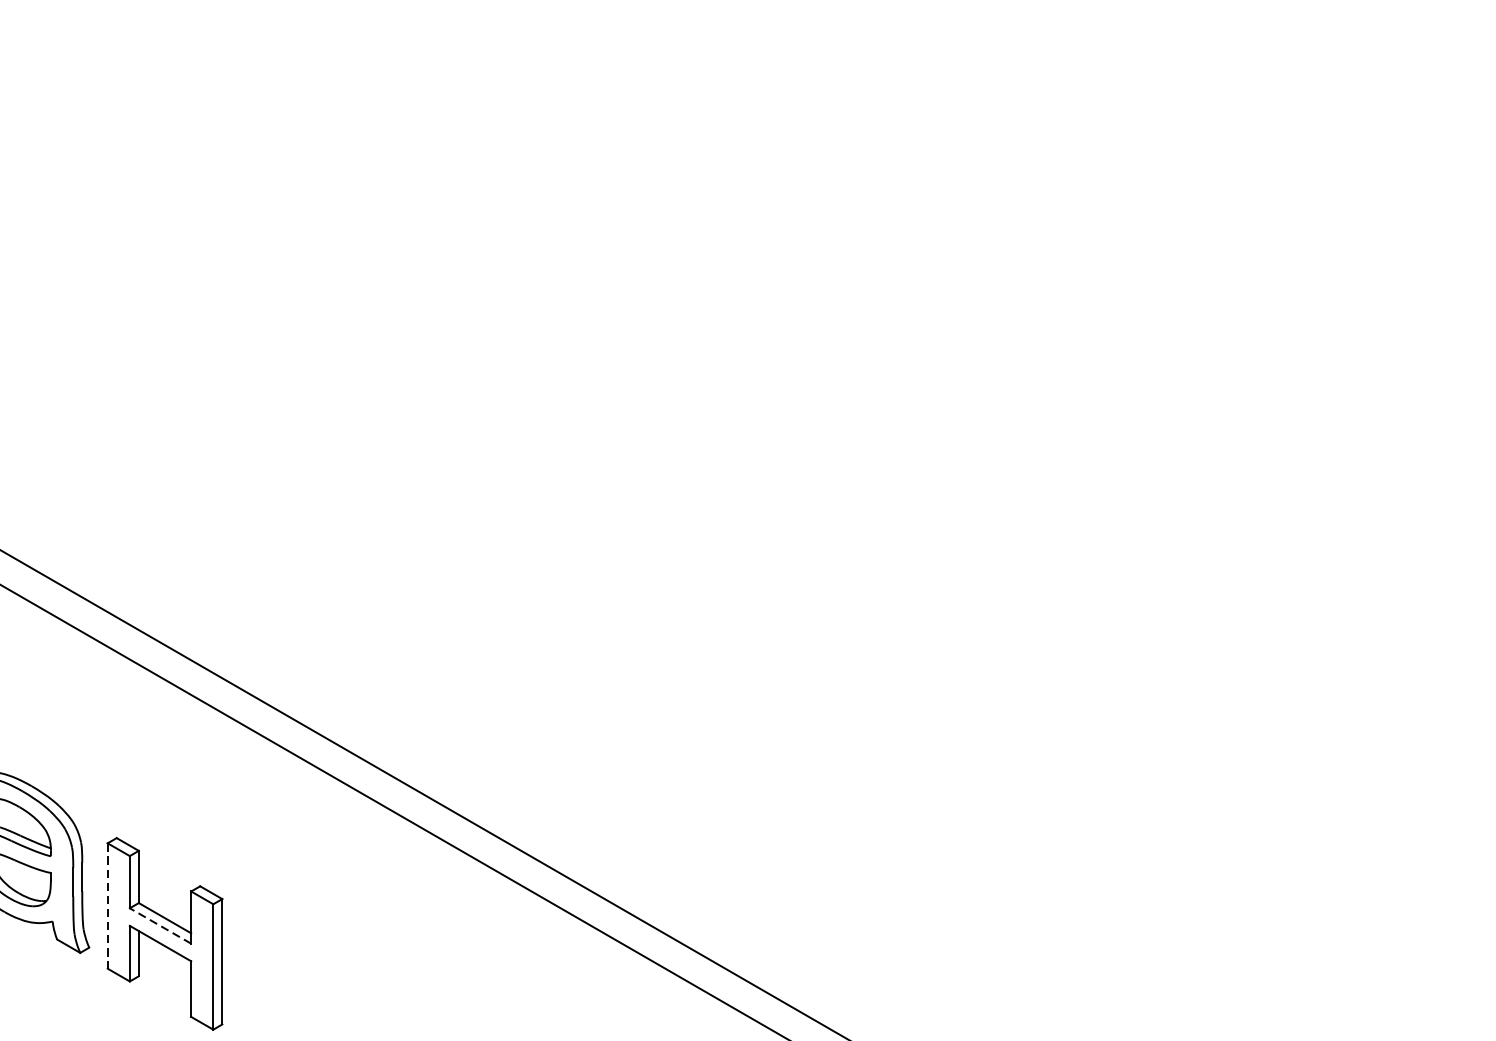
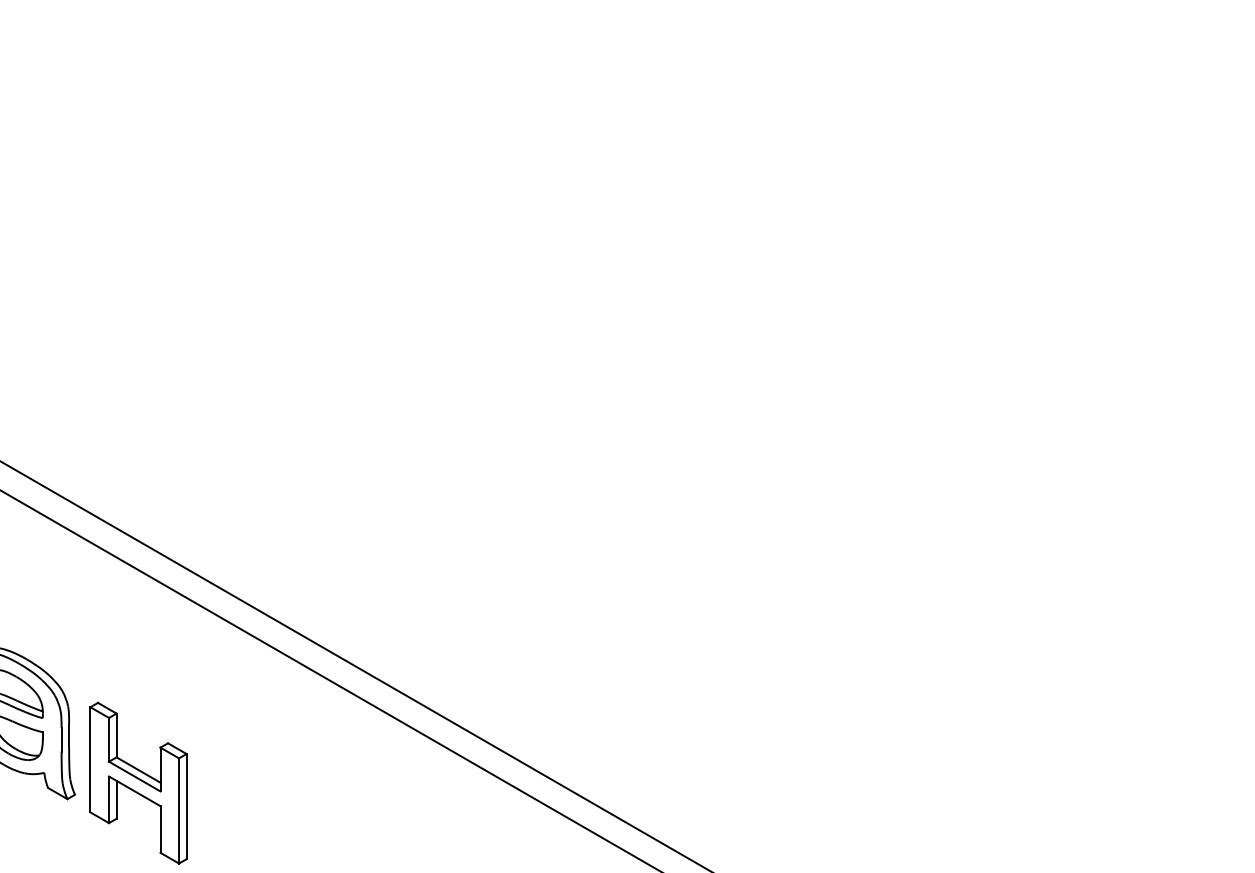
line: (107, 905) -> (90, 759), dashed -> solid
line: (160, 925) -> (134, 776), dashed -> solid

